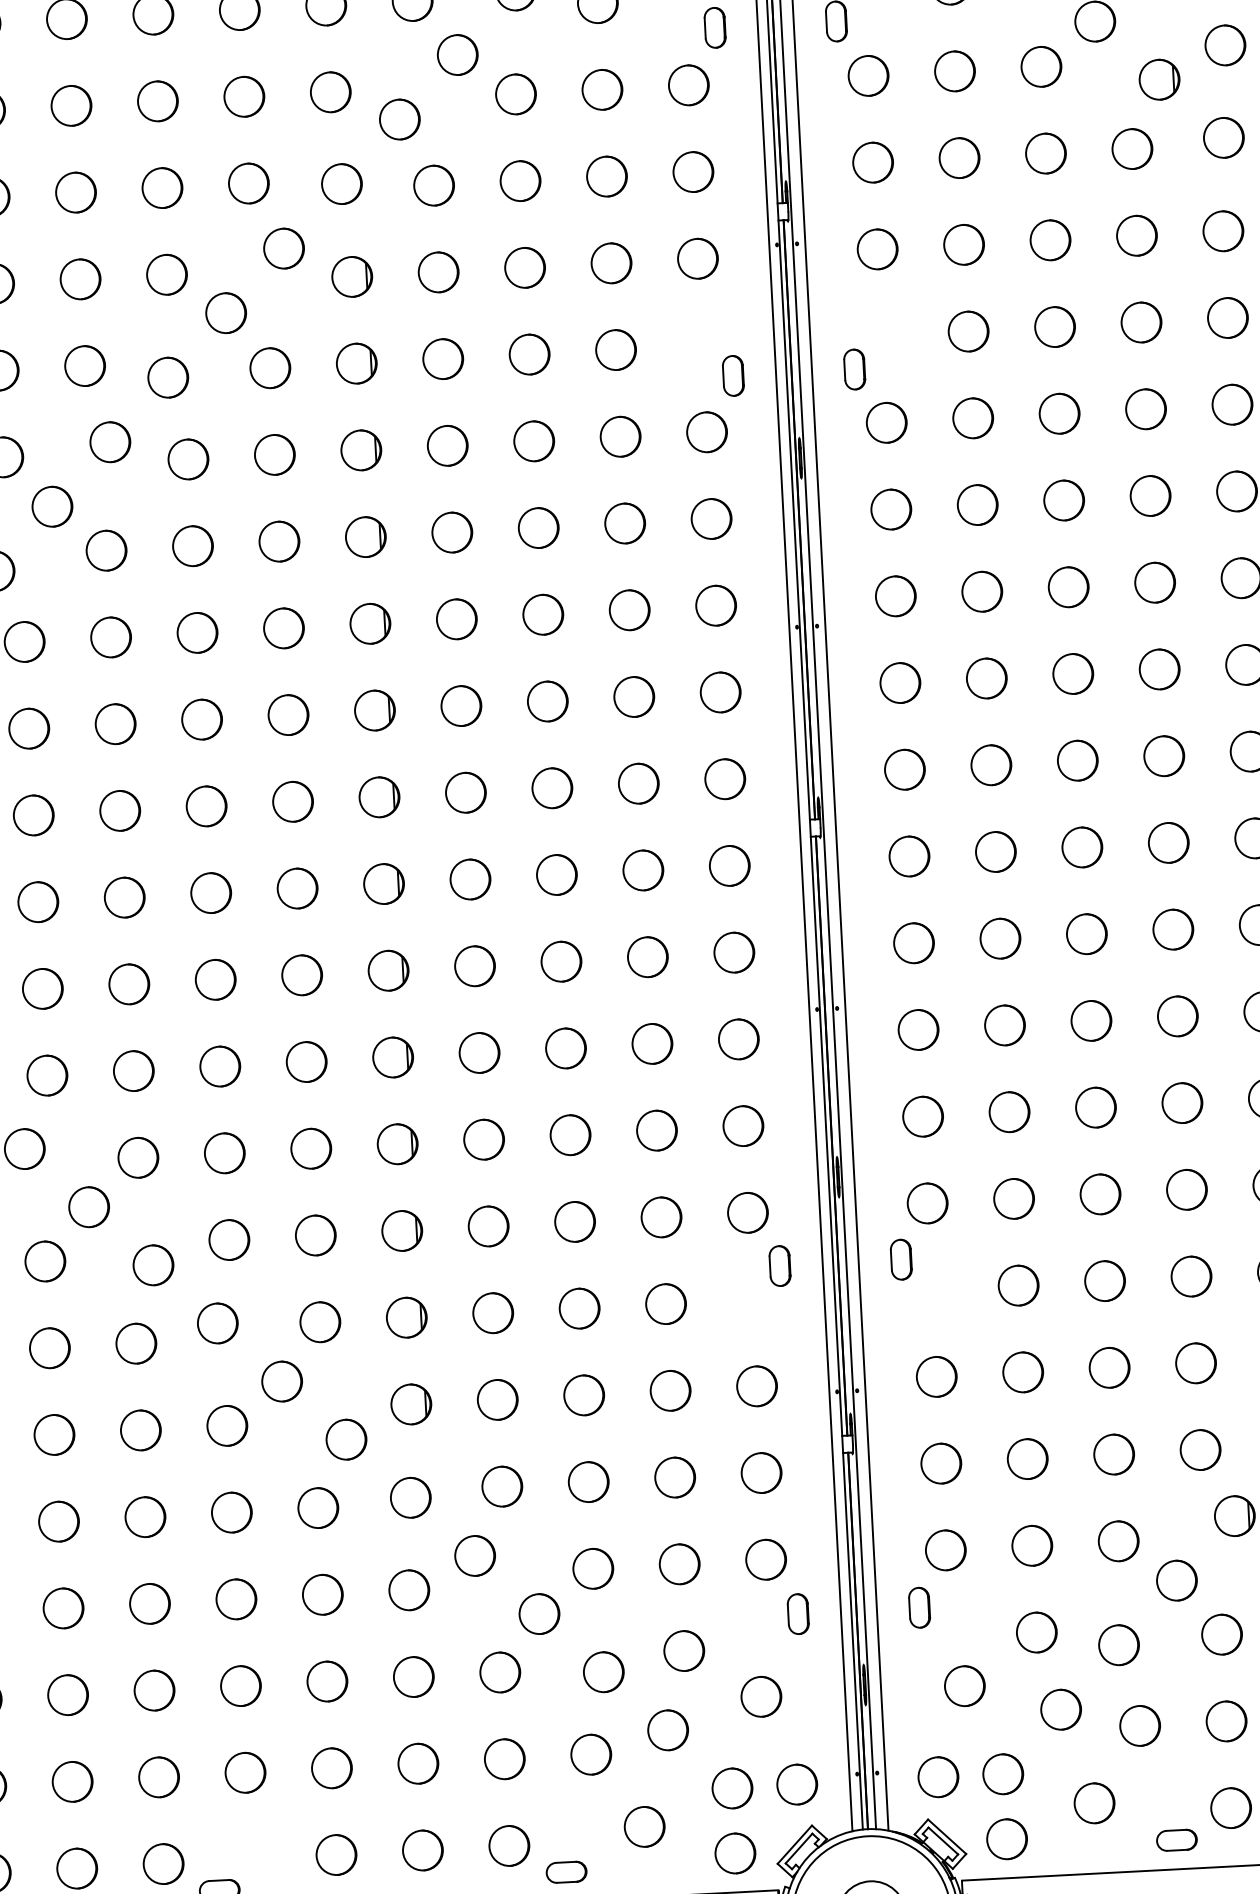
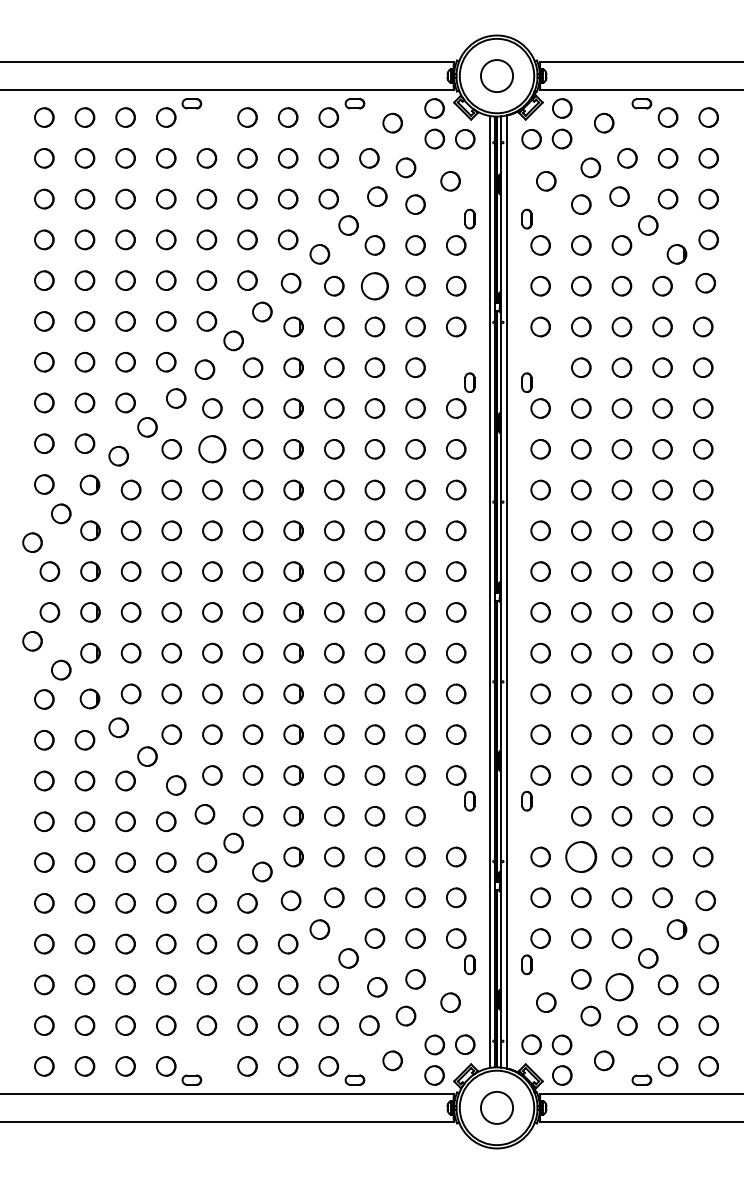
part: (519, 179) -> (374, 285), size x1.4
circle: (193, 546) -> (212, 449), size x1.4
part: (1023, 1371) -> (581, 856), size x1.6
circle: (1118, 1645) -> (619, 987), size x1.4

